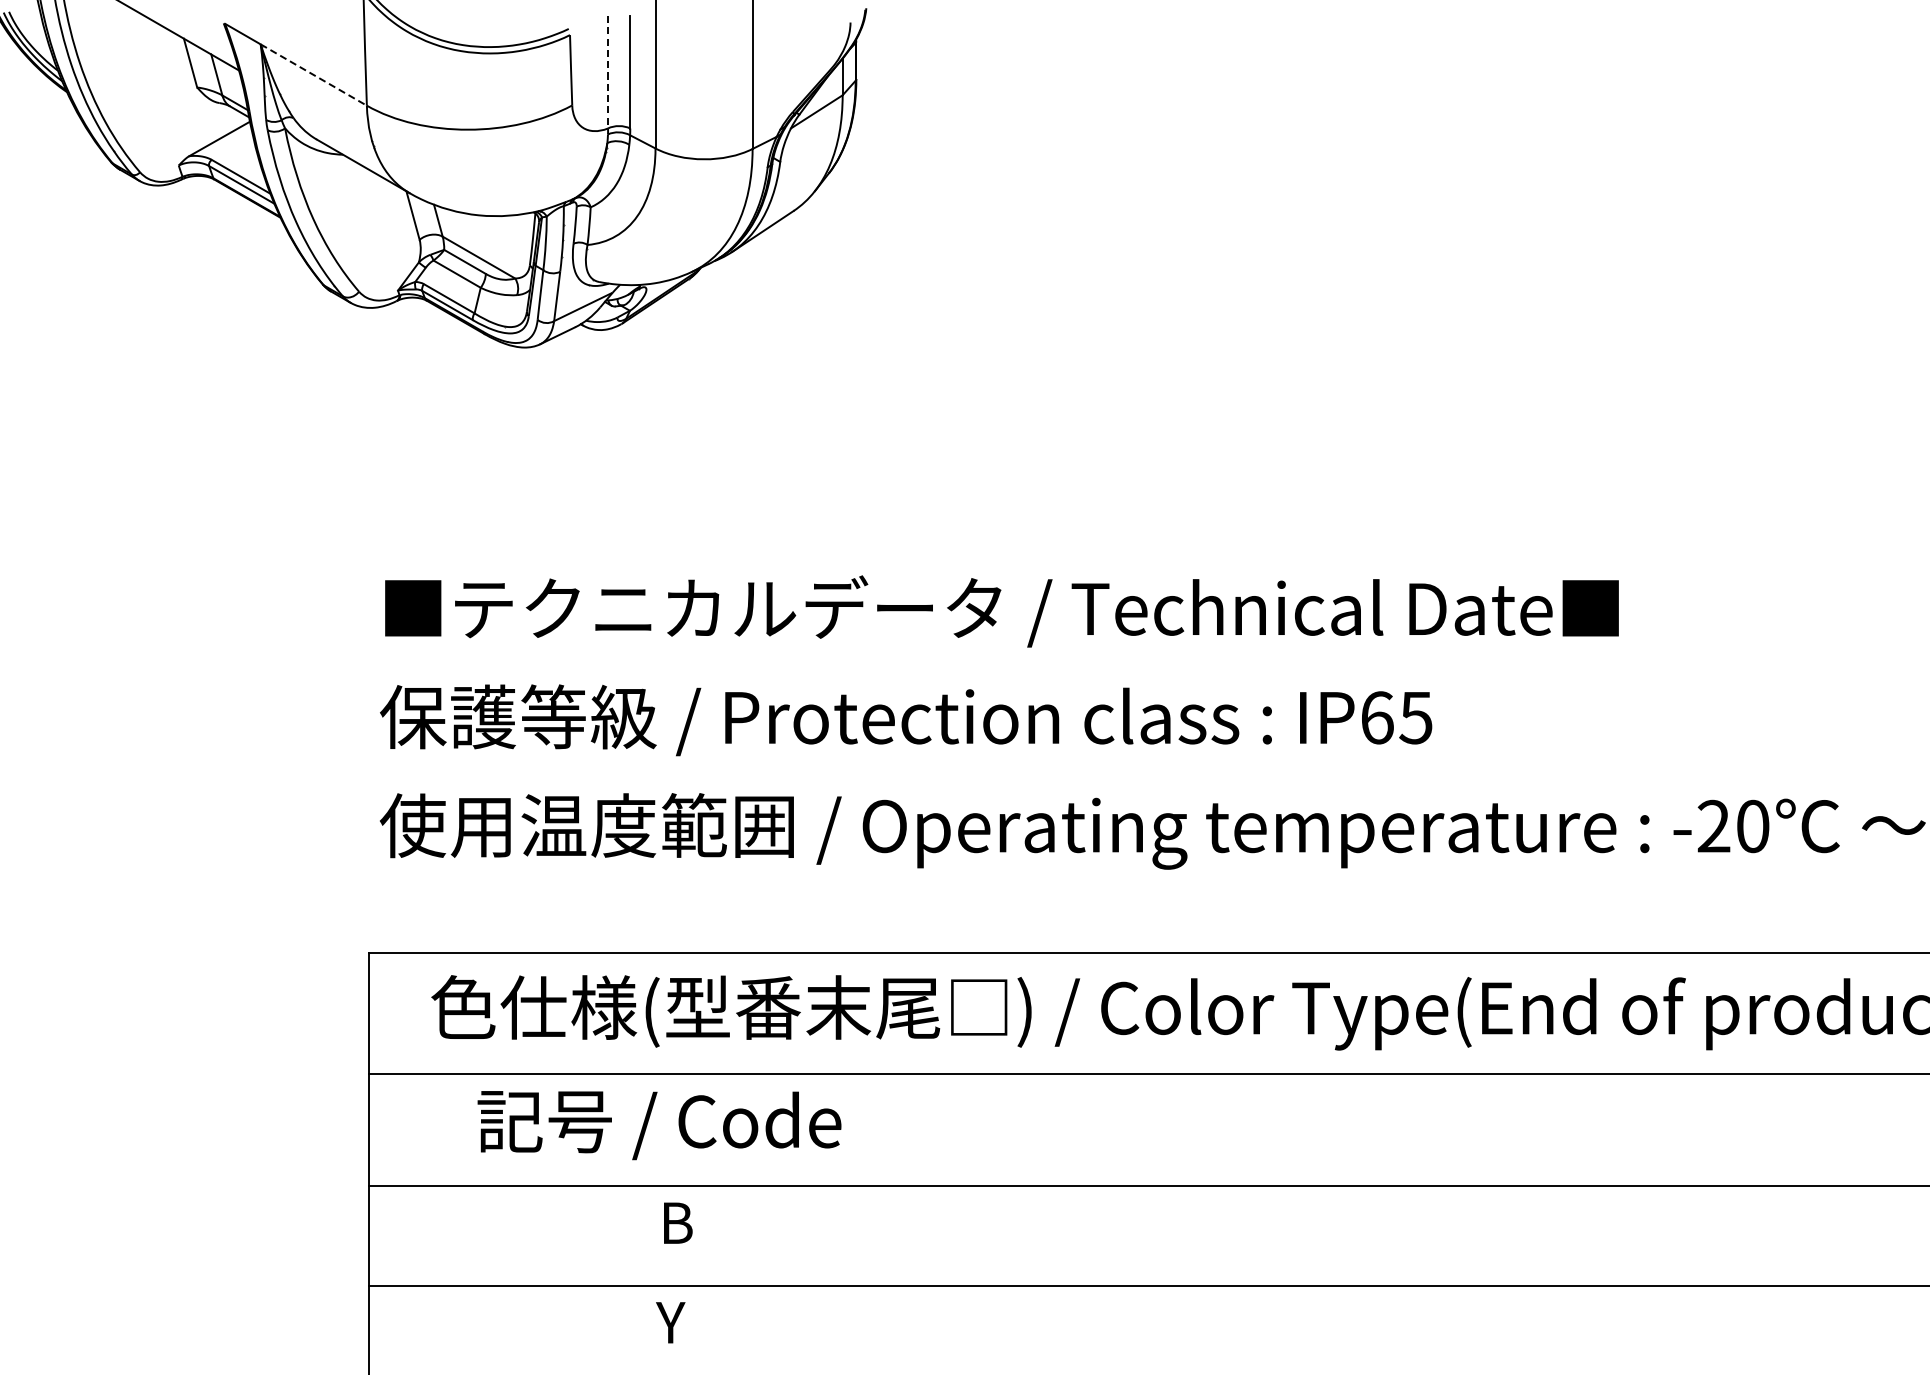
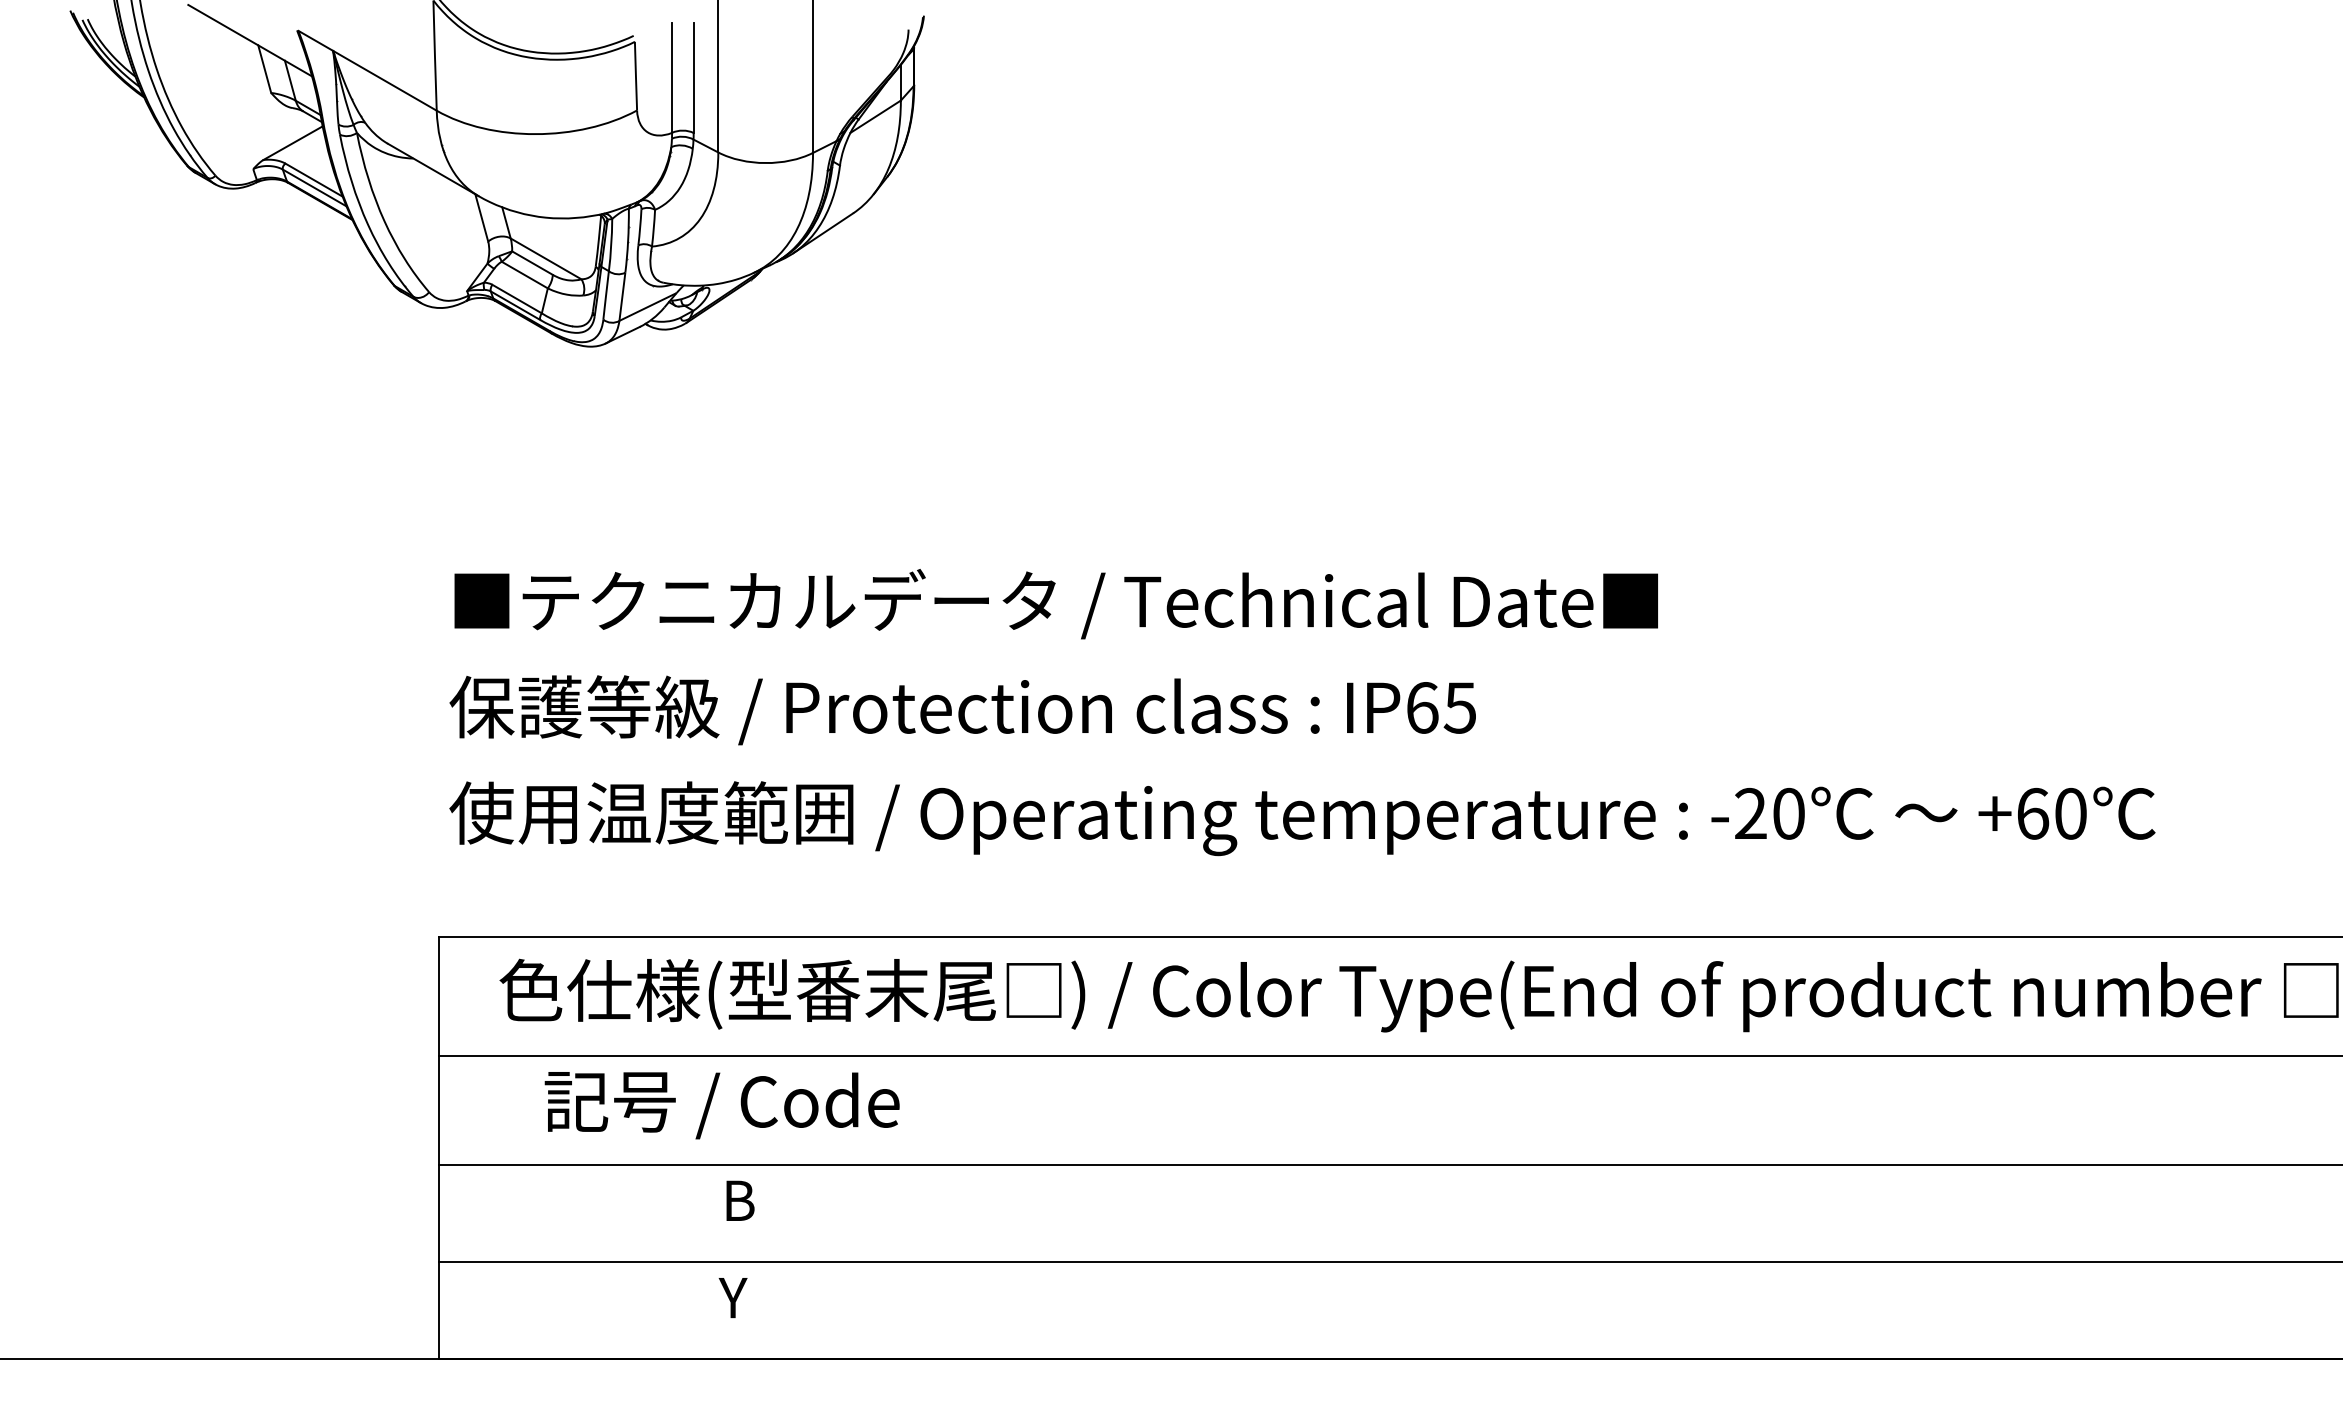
line: (608, 72) -> (672, 78), dashed -> solid
line: (313, 74) -> (384, 80), dashed -> solid

